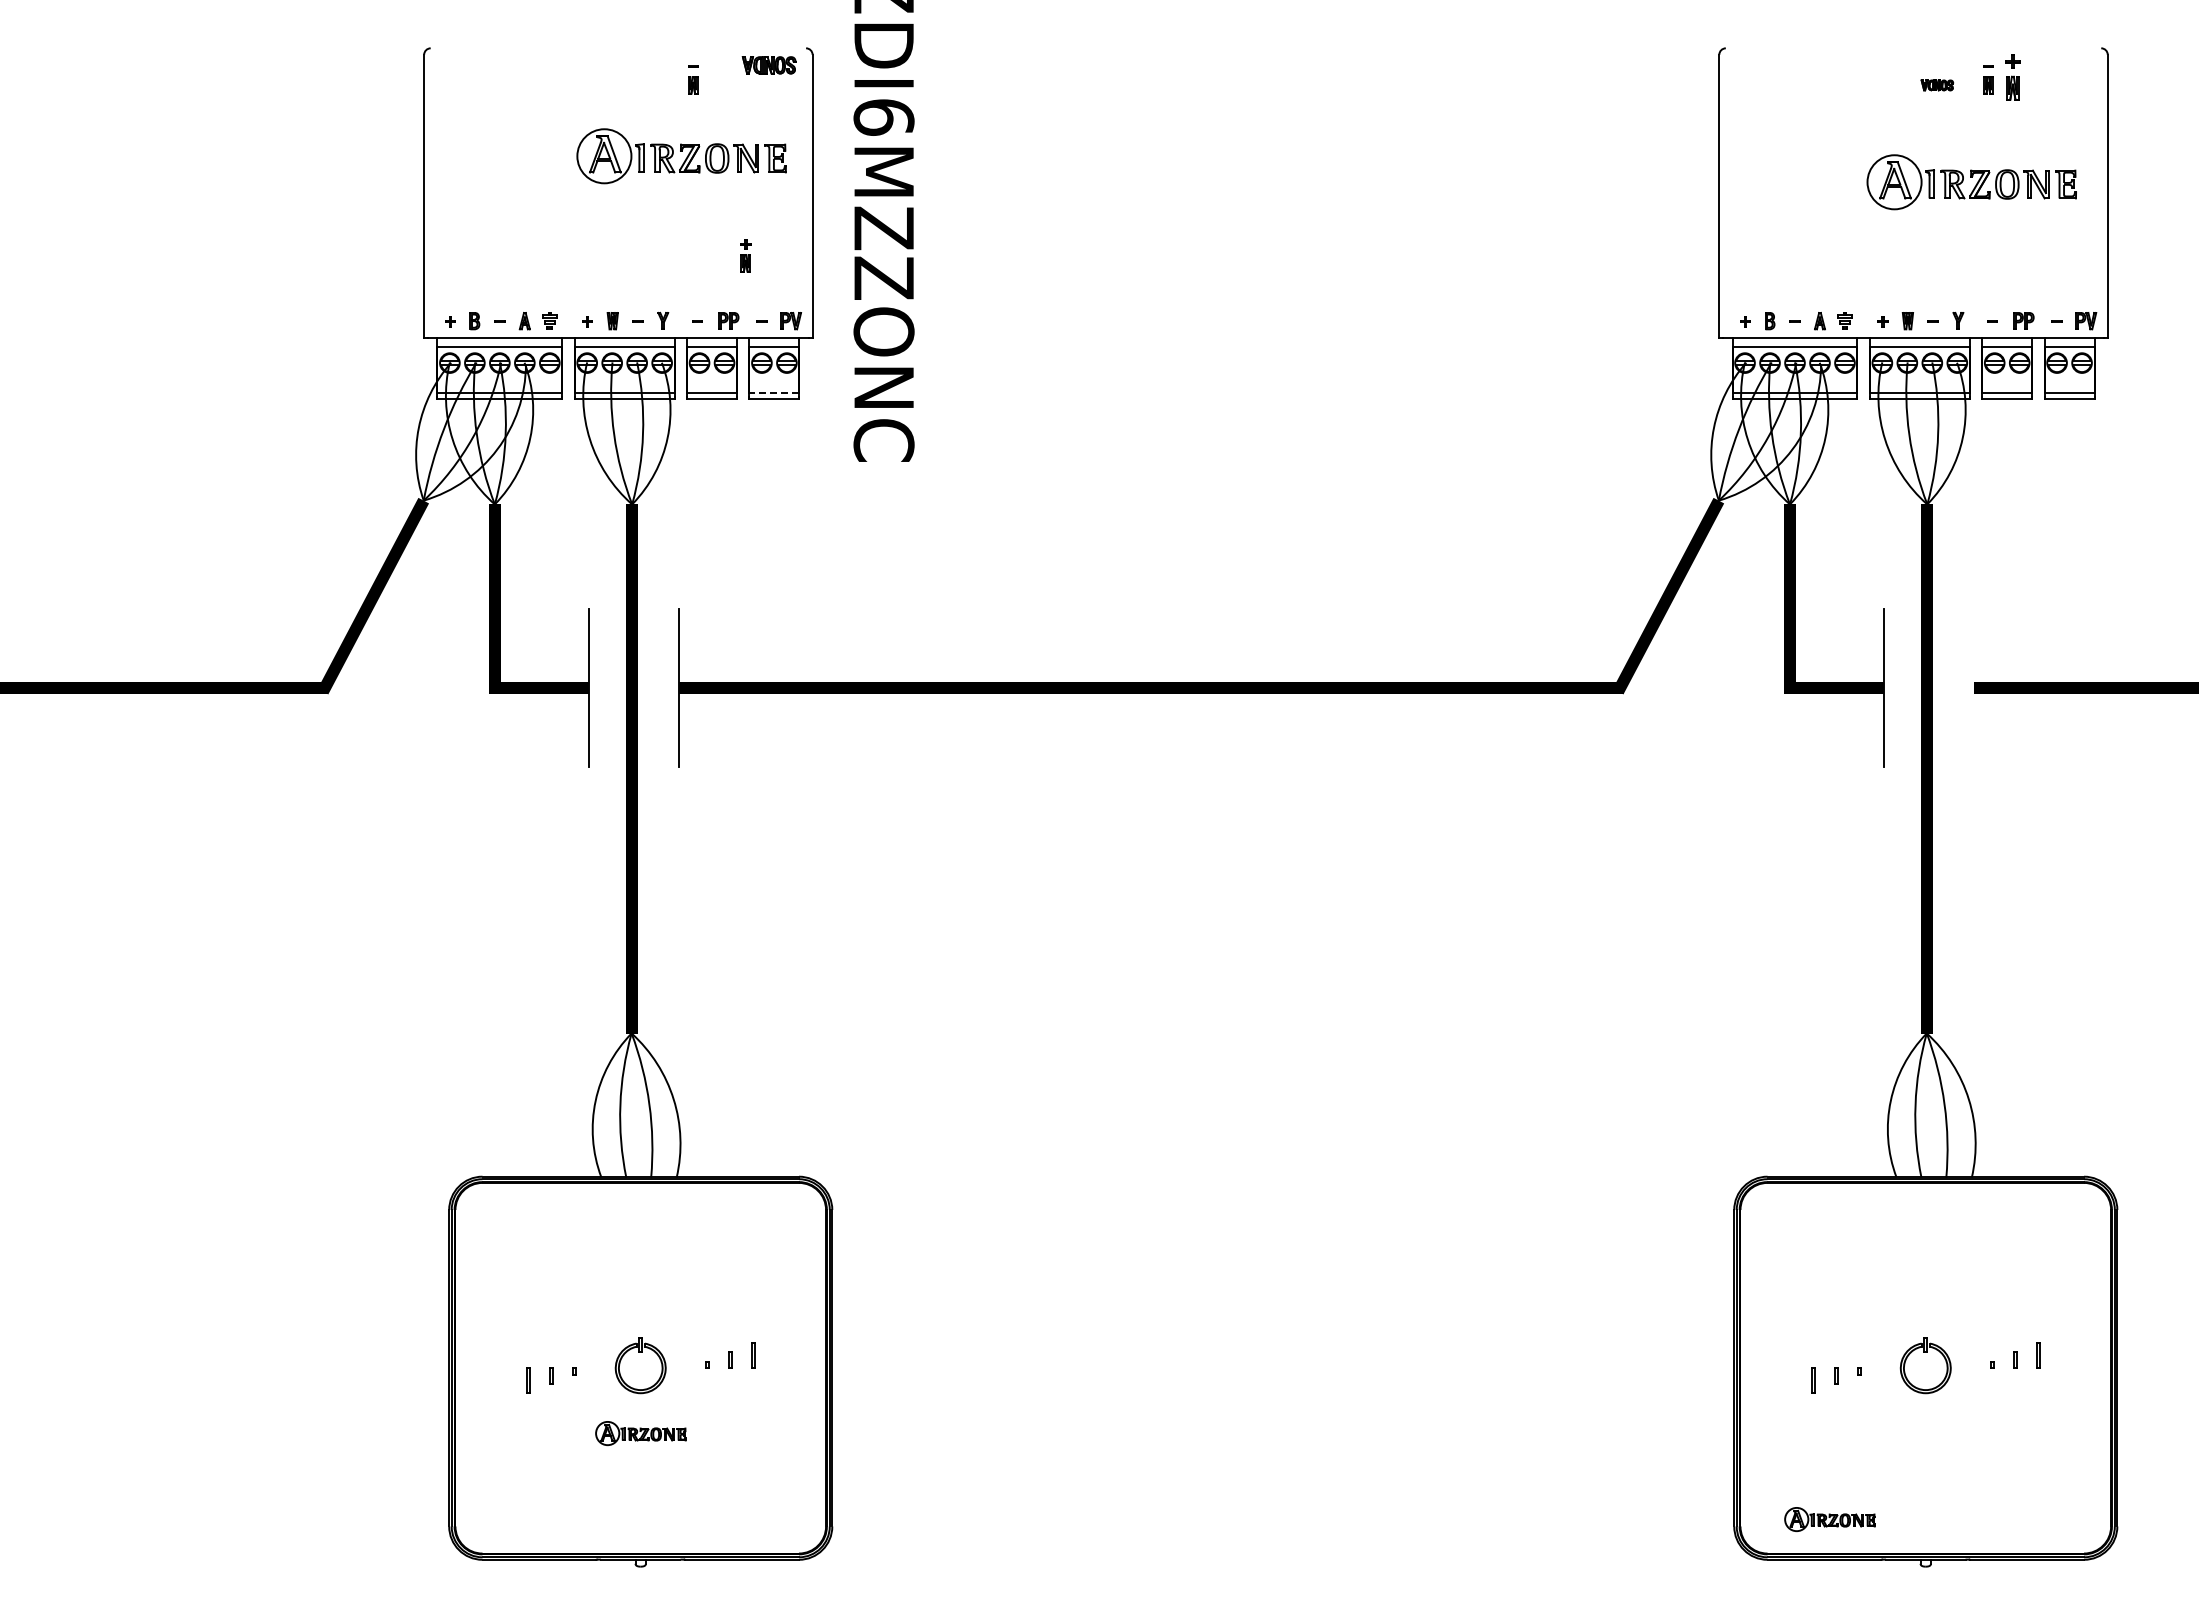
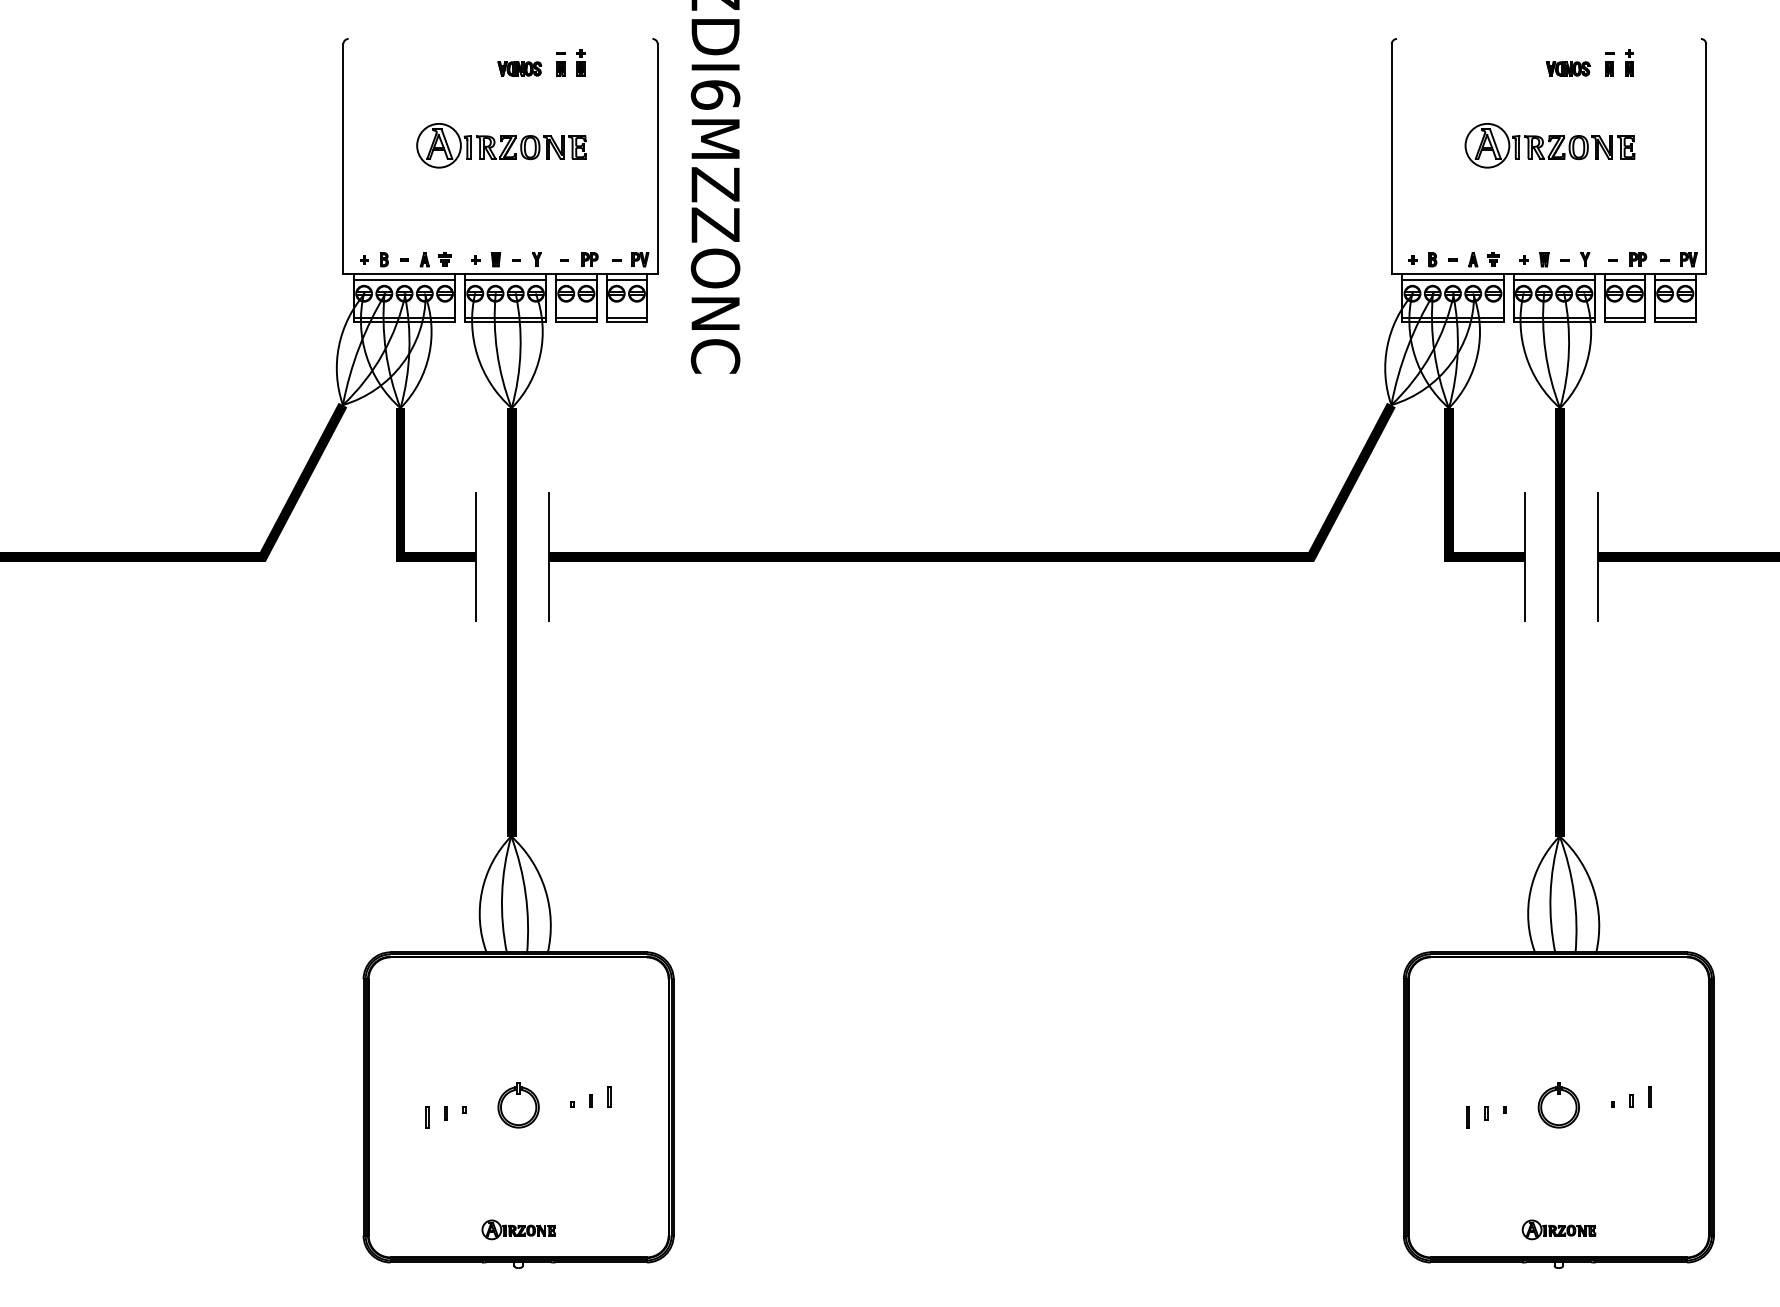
part: (768, 65) -> (519, 69), moved
part: (2012, 77) -> (1629, 62), size x0.71
part: (1937, 85) -> (1568, 69), size x1.67
part: (681, 156) -> (501, 145), moved
part: (1971, 182) -> (1549, 145), moved
part: (745, 255) -> (580, 62), moved
line: (774, 392) -> (626, 317), dashed -> solid
line: (1973, 688) -> (1597, 557), added
part: (640, 1433) -> (518, 1229), moved
part: (1829, 1519) -> (1558, 1229), moved

